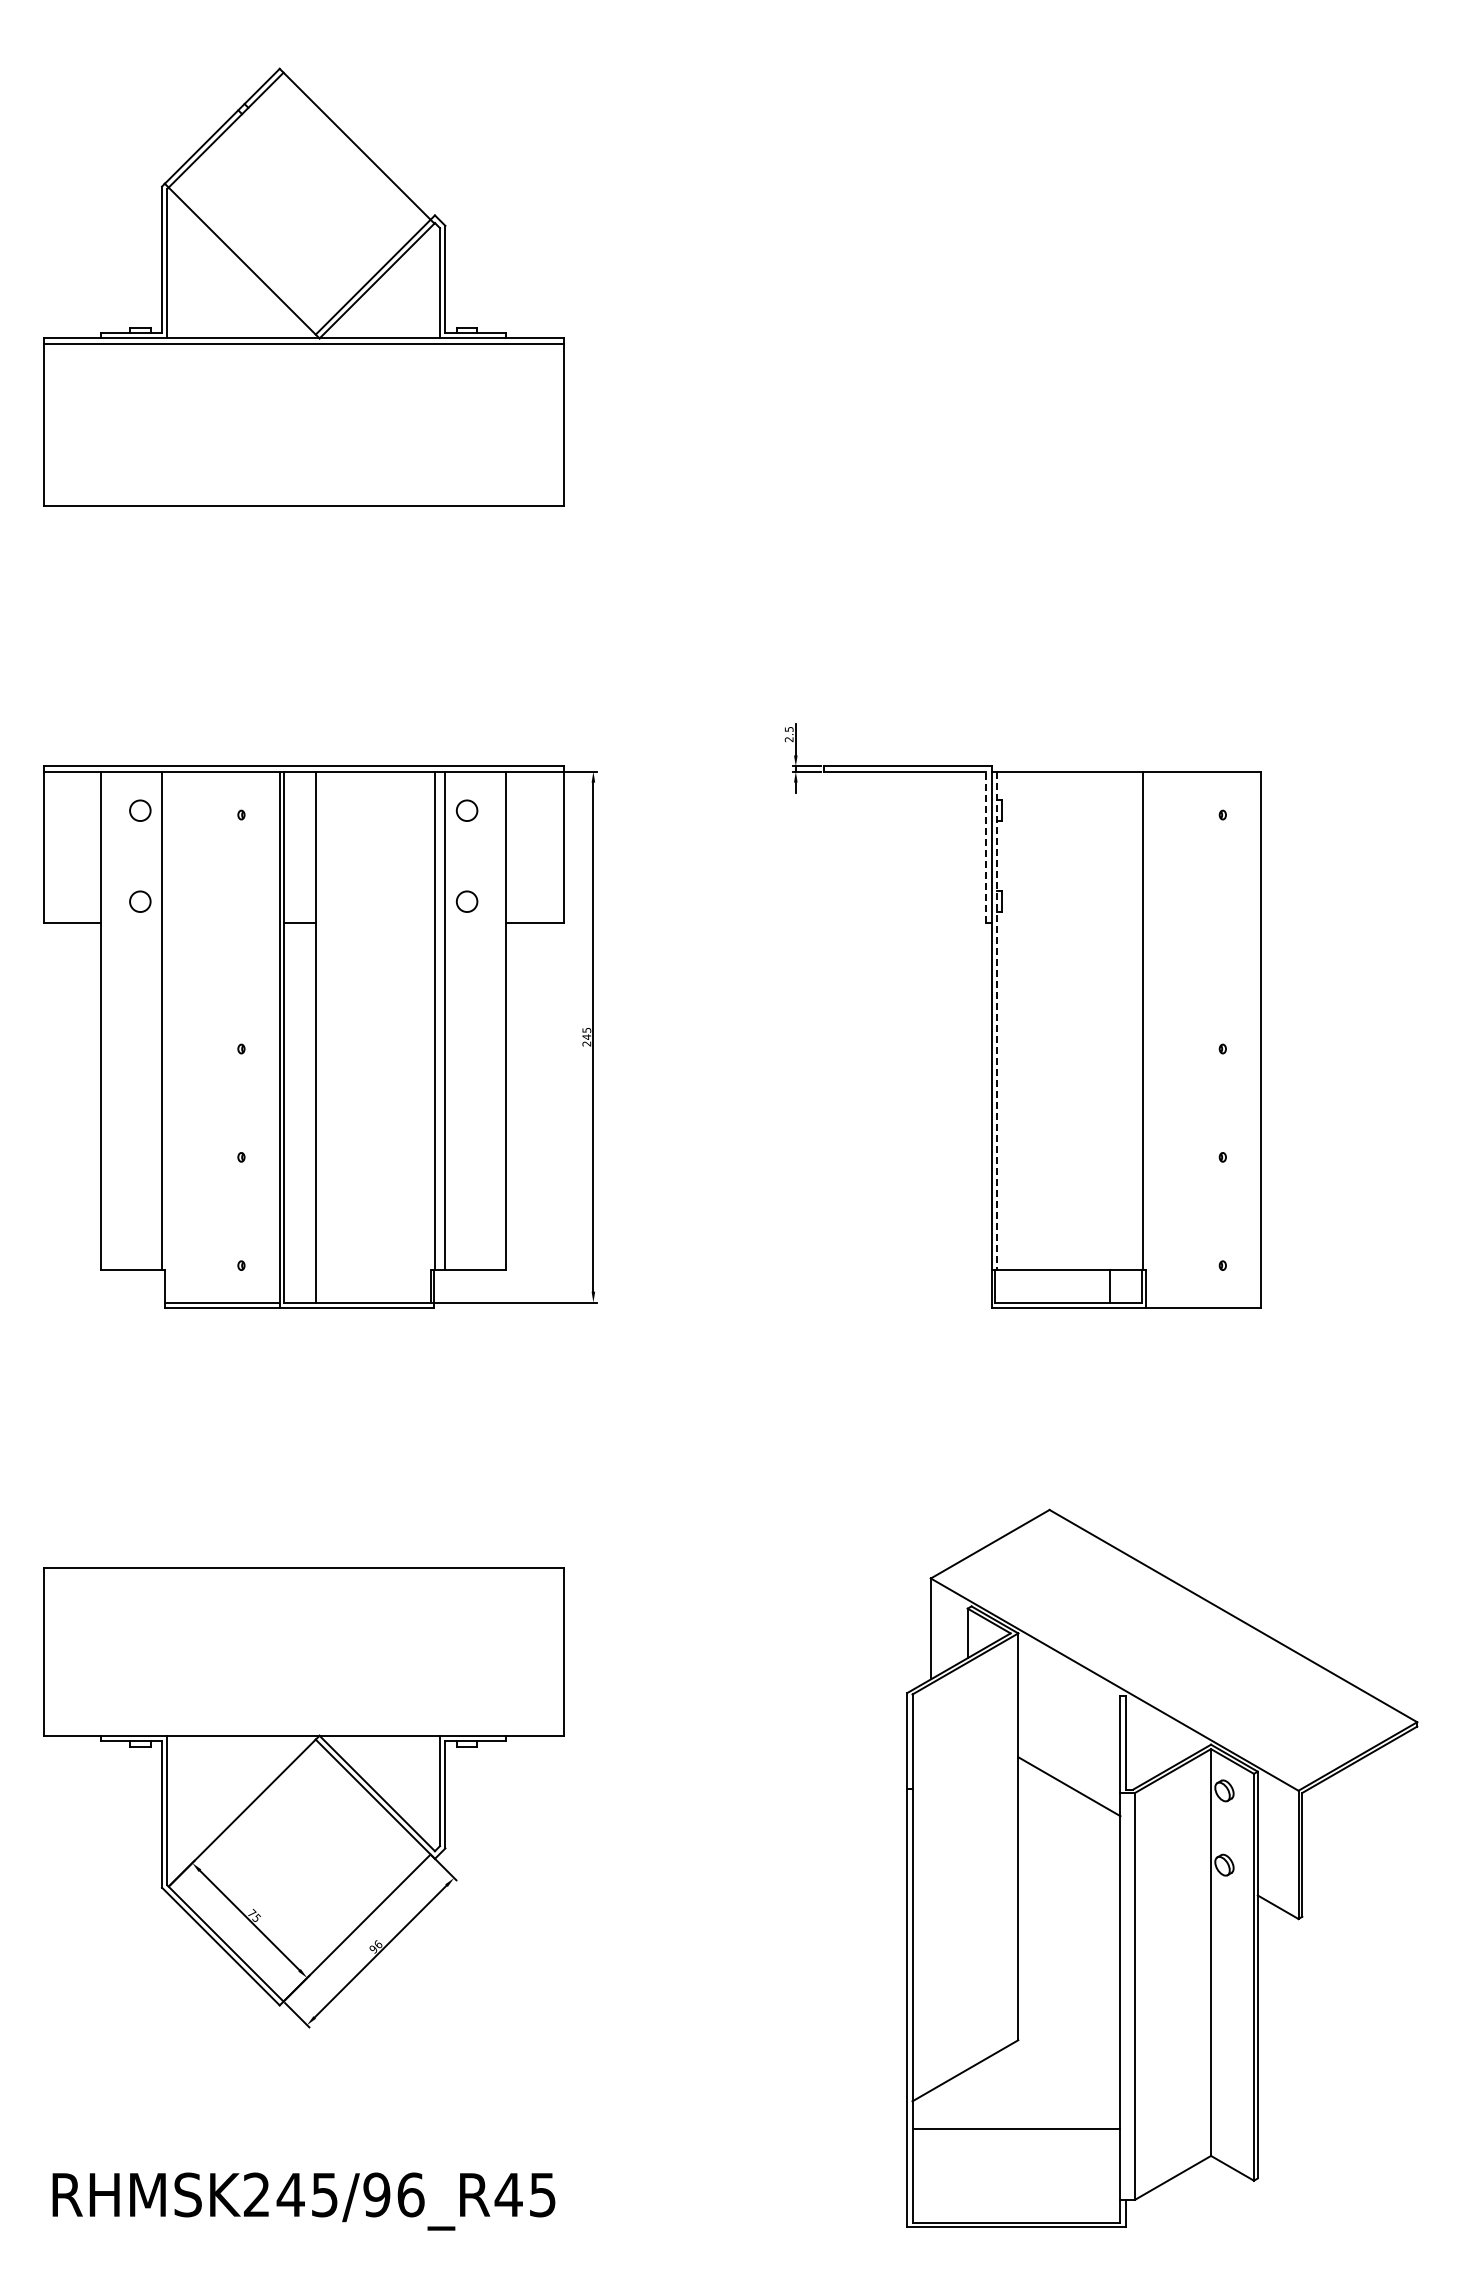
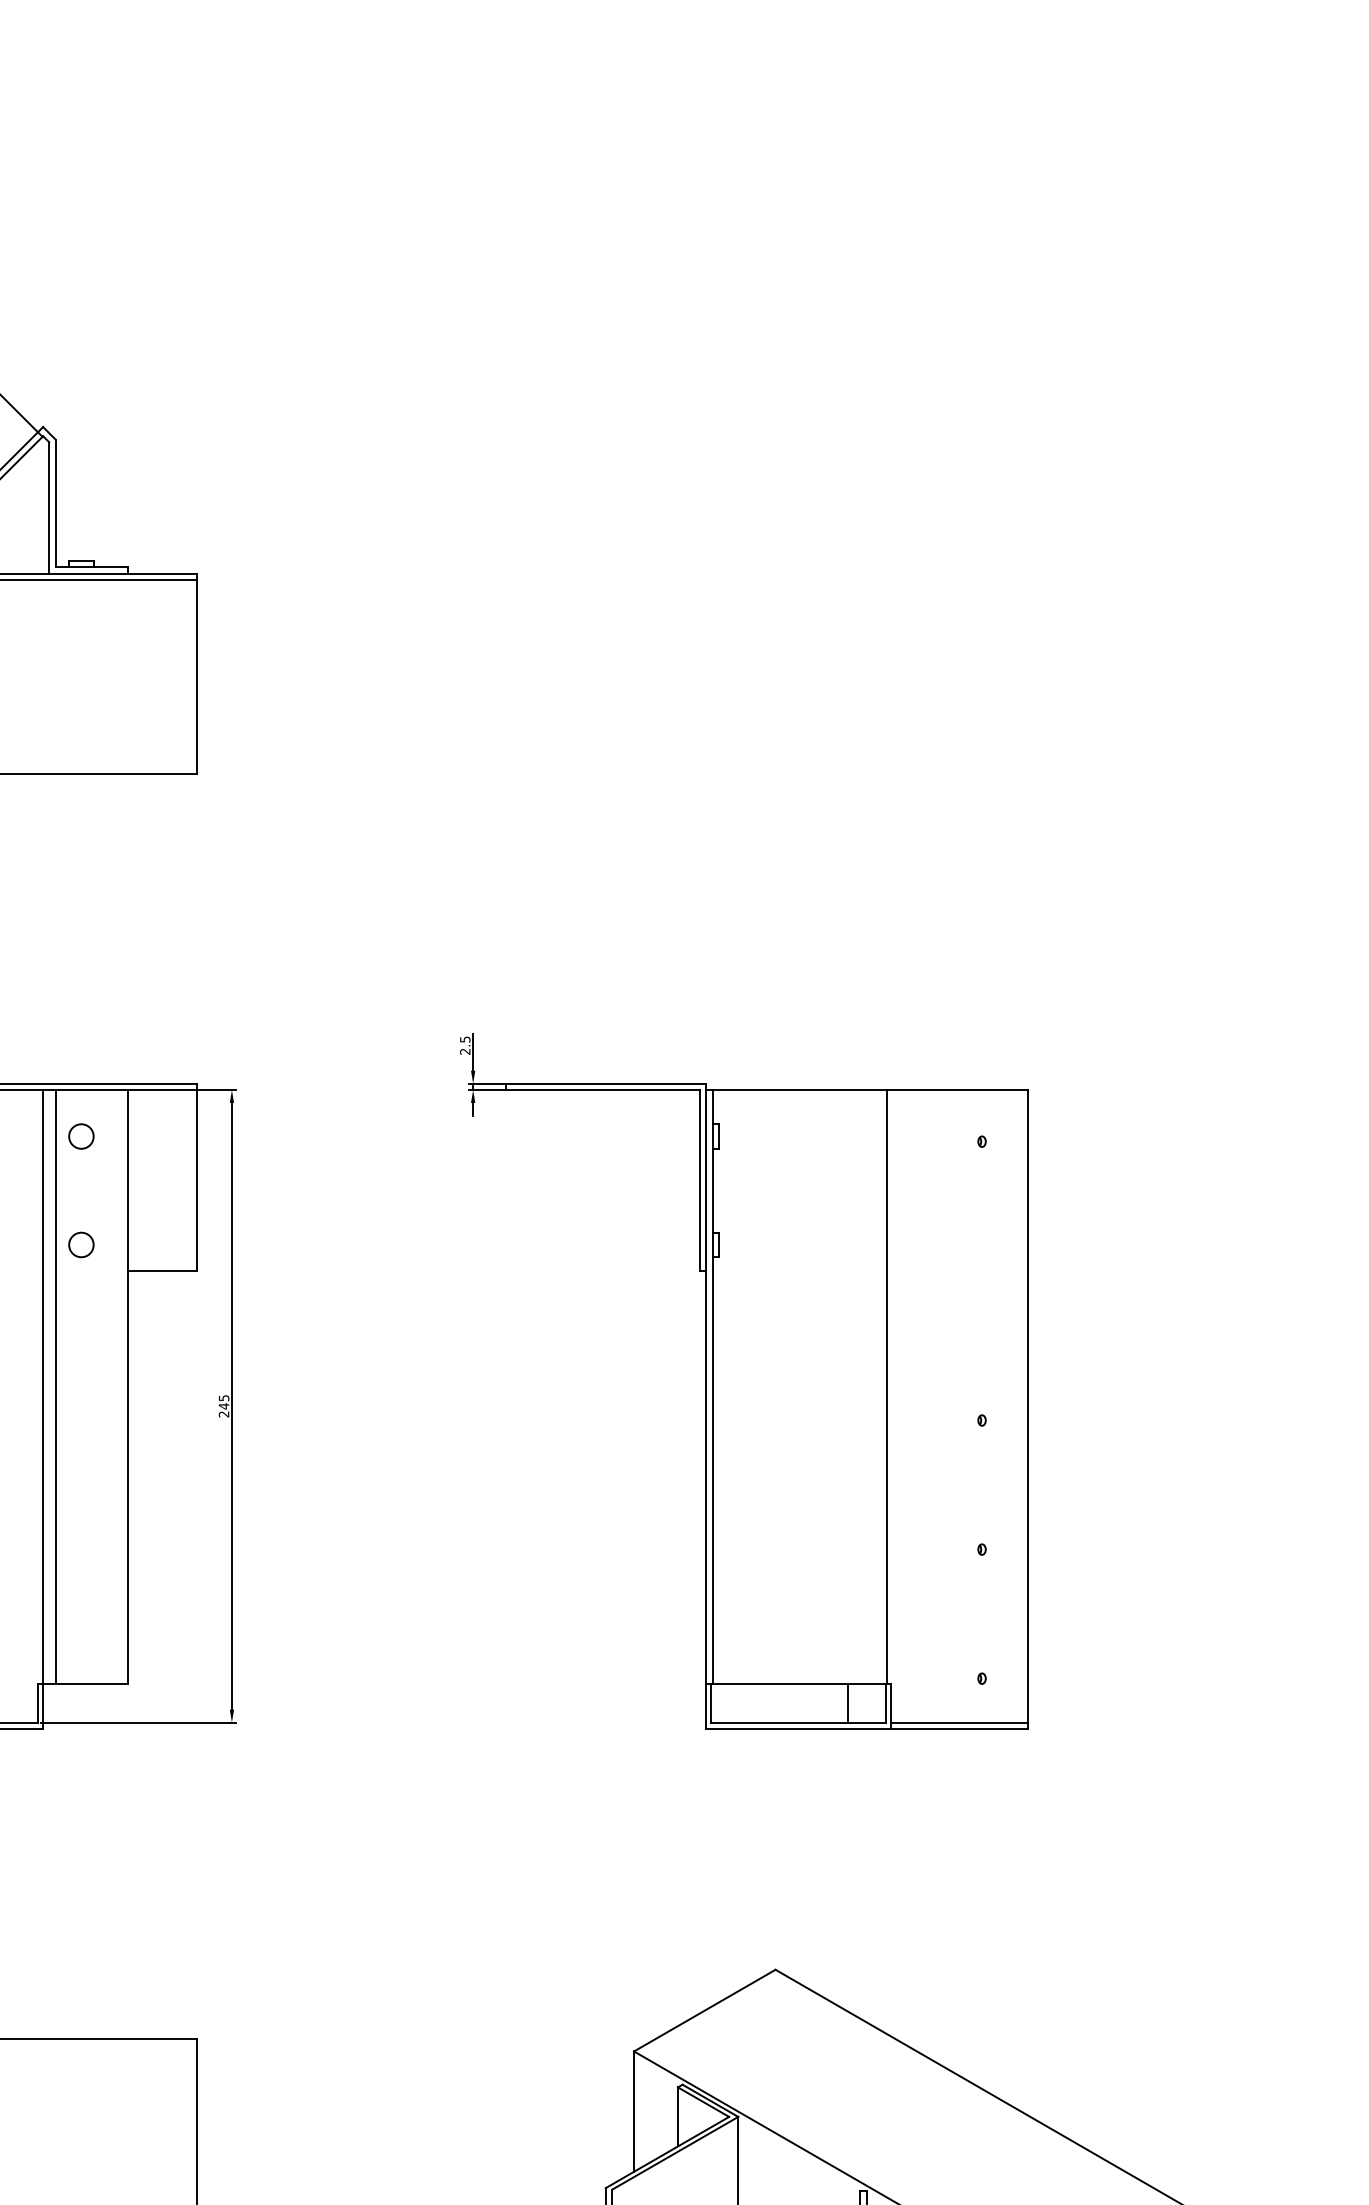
line: (986, 847) -> (700, 1180), dashed -> solid
line: (996, 1021) -> (712, 1387), dashed -> solid
line: (1203, 1302) -> (958, 1722), added

